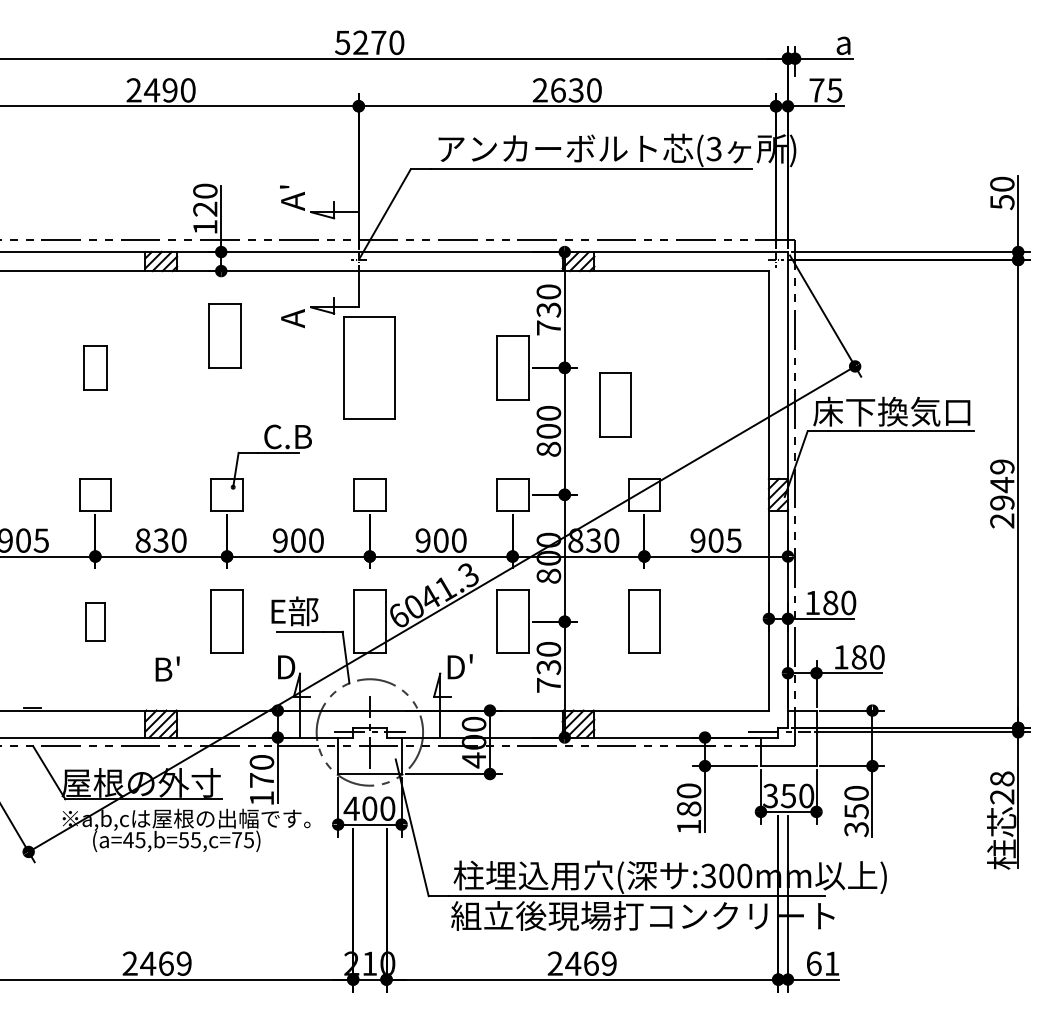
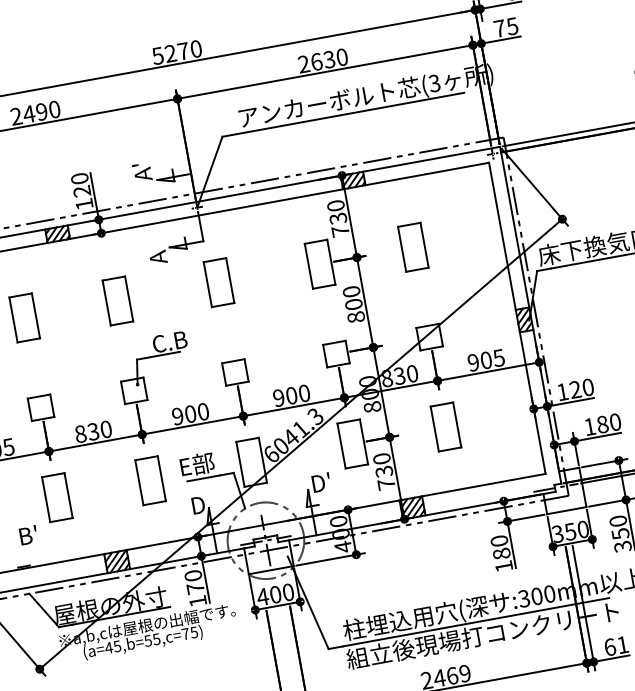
part: (224, 335) -> (117, 300), moved
part: (95, 367) -> (24, 317), size x1.43
part: (369, 367) -> (218, 282), size x0.62
part: (615, 404) -> (413, 247), moved
text: (830, 602) -> (575, 389), 180 -> 120
part: (95, 621) -> (57, 497), size x1.67
text: (167, 668) -> (28, 534), moved

